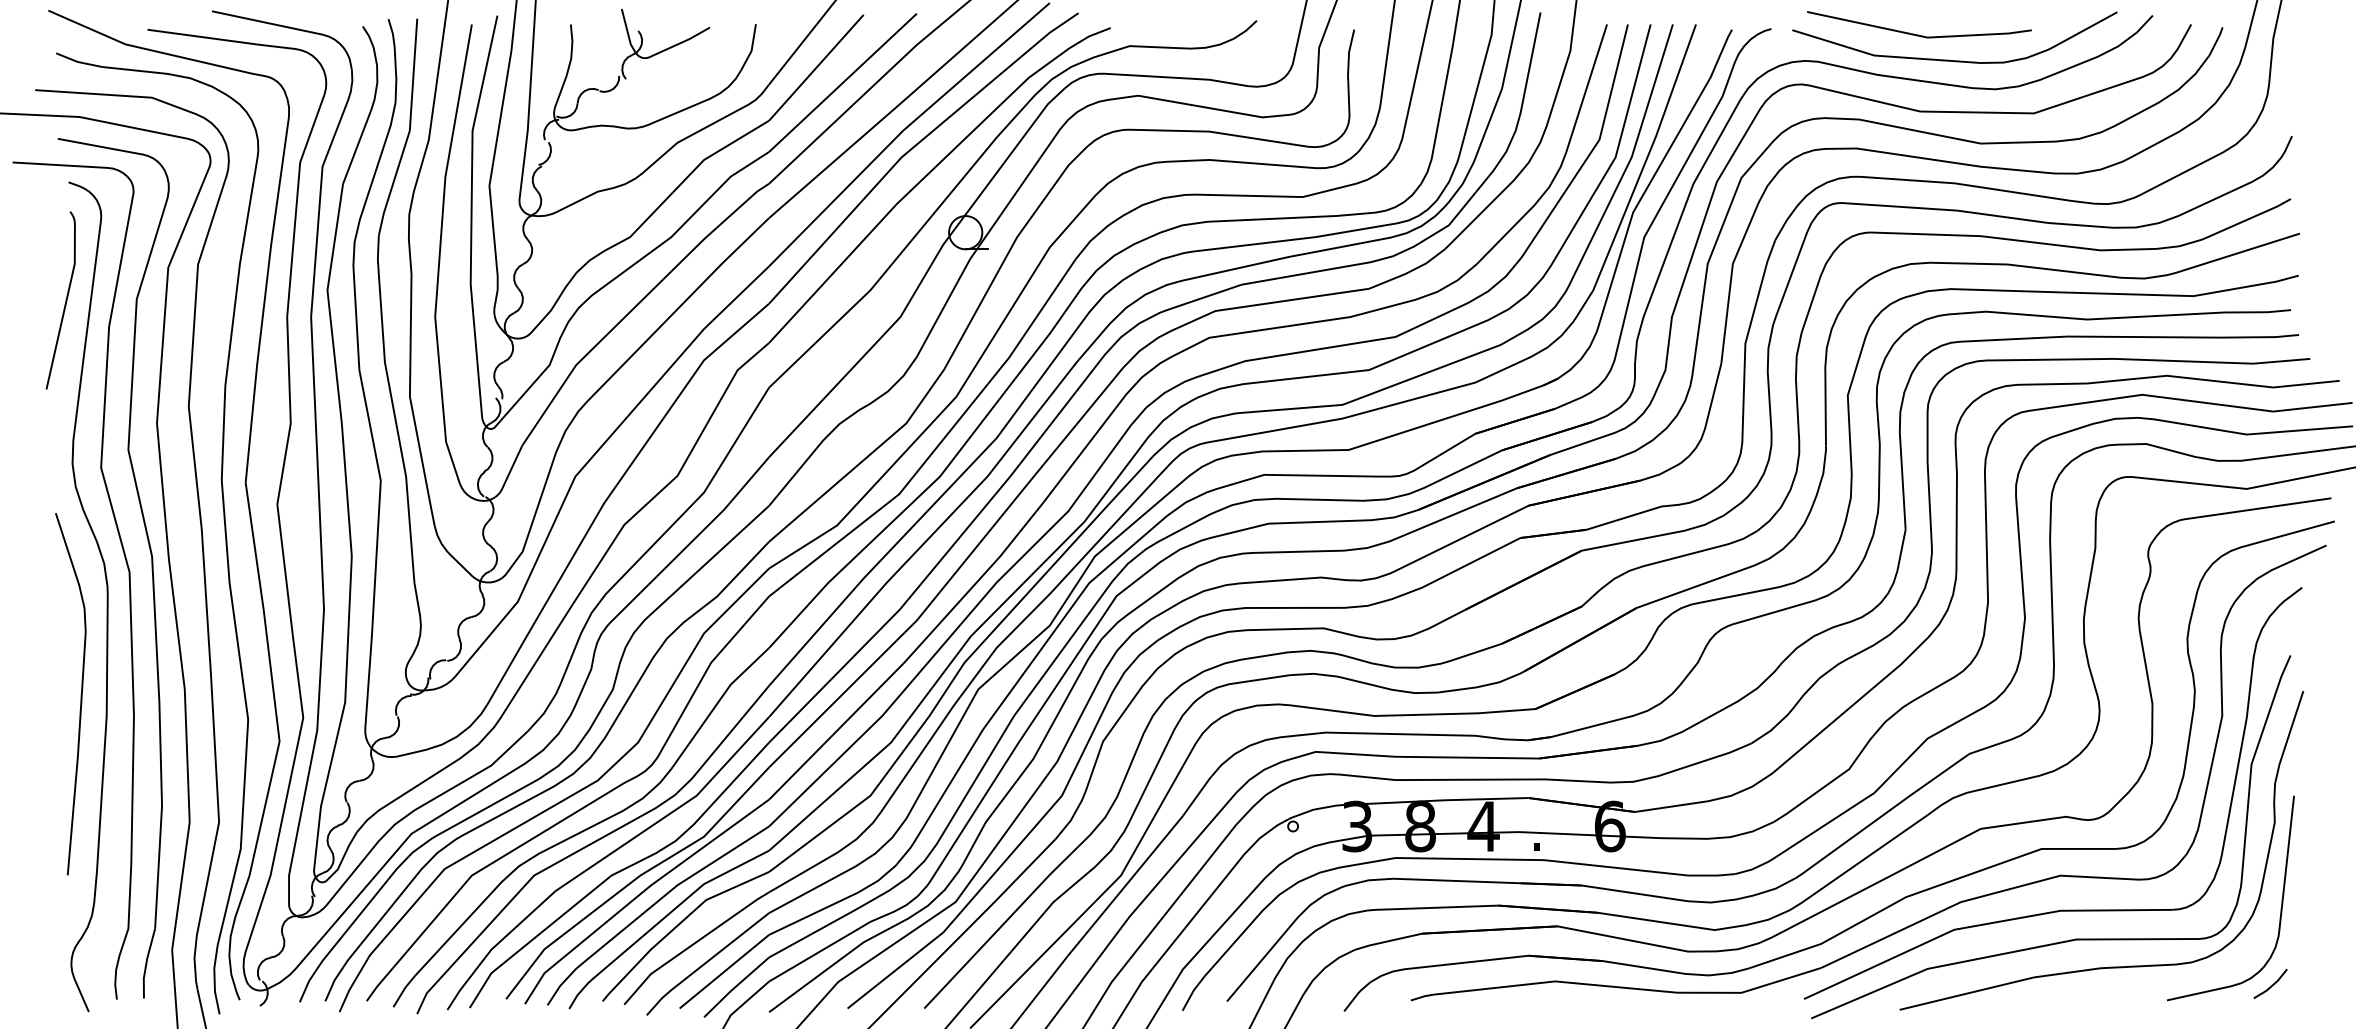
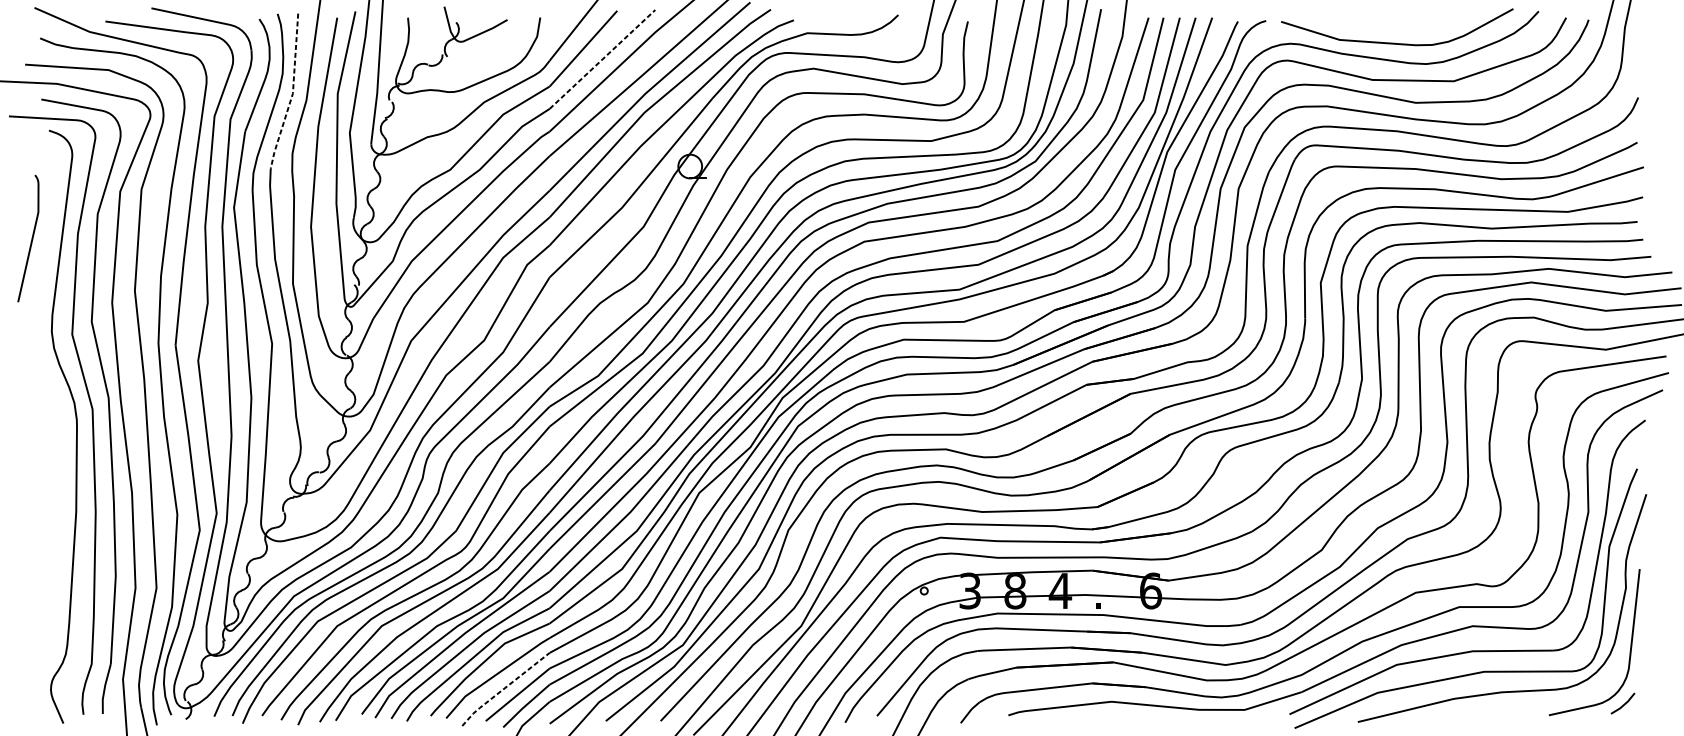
line: (1918, 34) -> (1371, 24), removed
line: (843, 82) -> (602, 59), solid -> dashed
line: (409, 130) -> (292, 93), solid -> dashed
curve: (65, 300) -> (31, 238), moved
curve: (80, 694) -> (57, 496), removed
line: (705, 963) -> (504, 688), solid -> dashed

